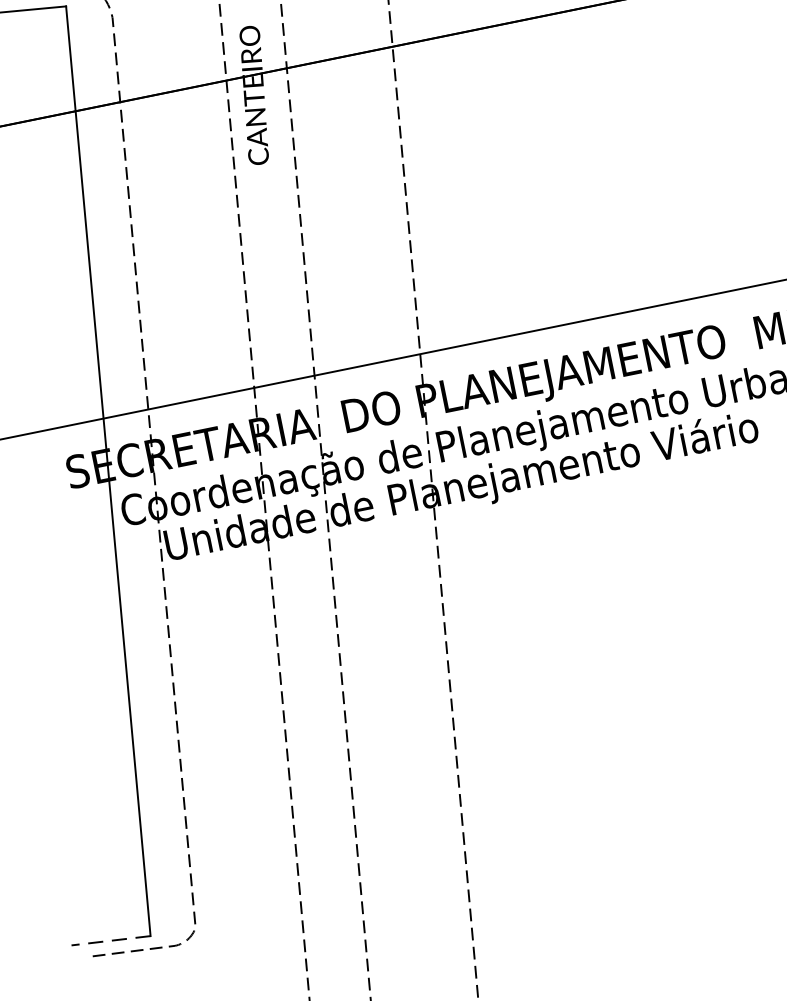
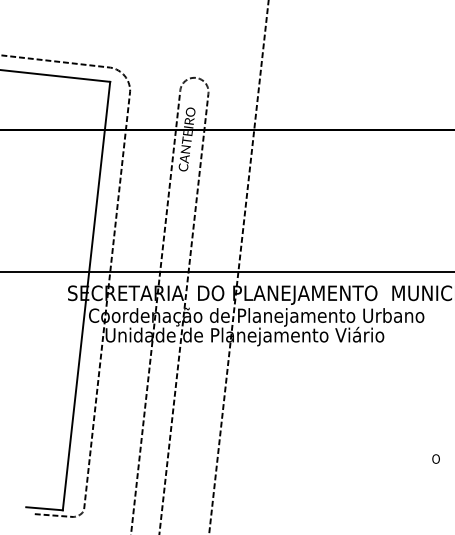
line: (110, 940) -> (44, 508), dashed -> solid

